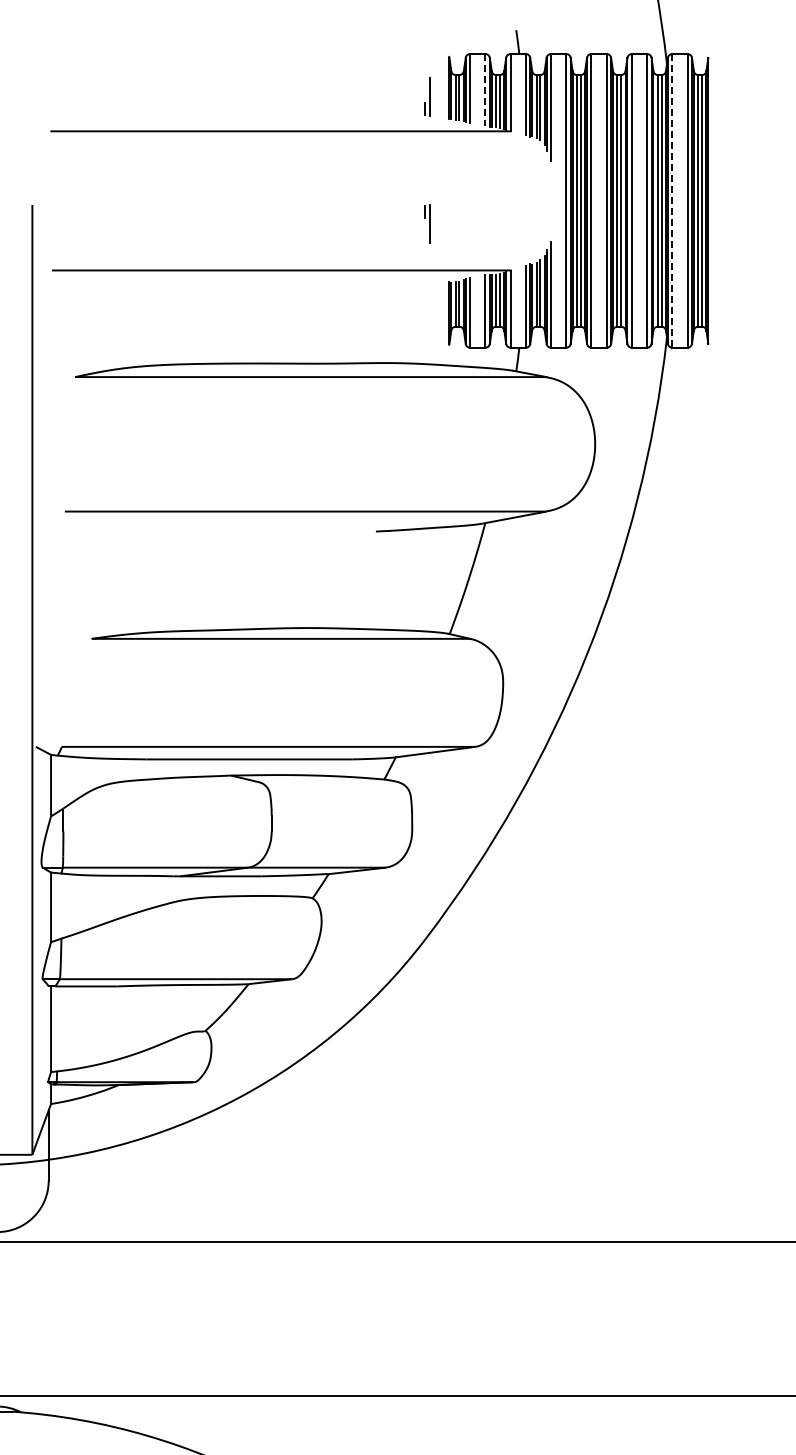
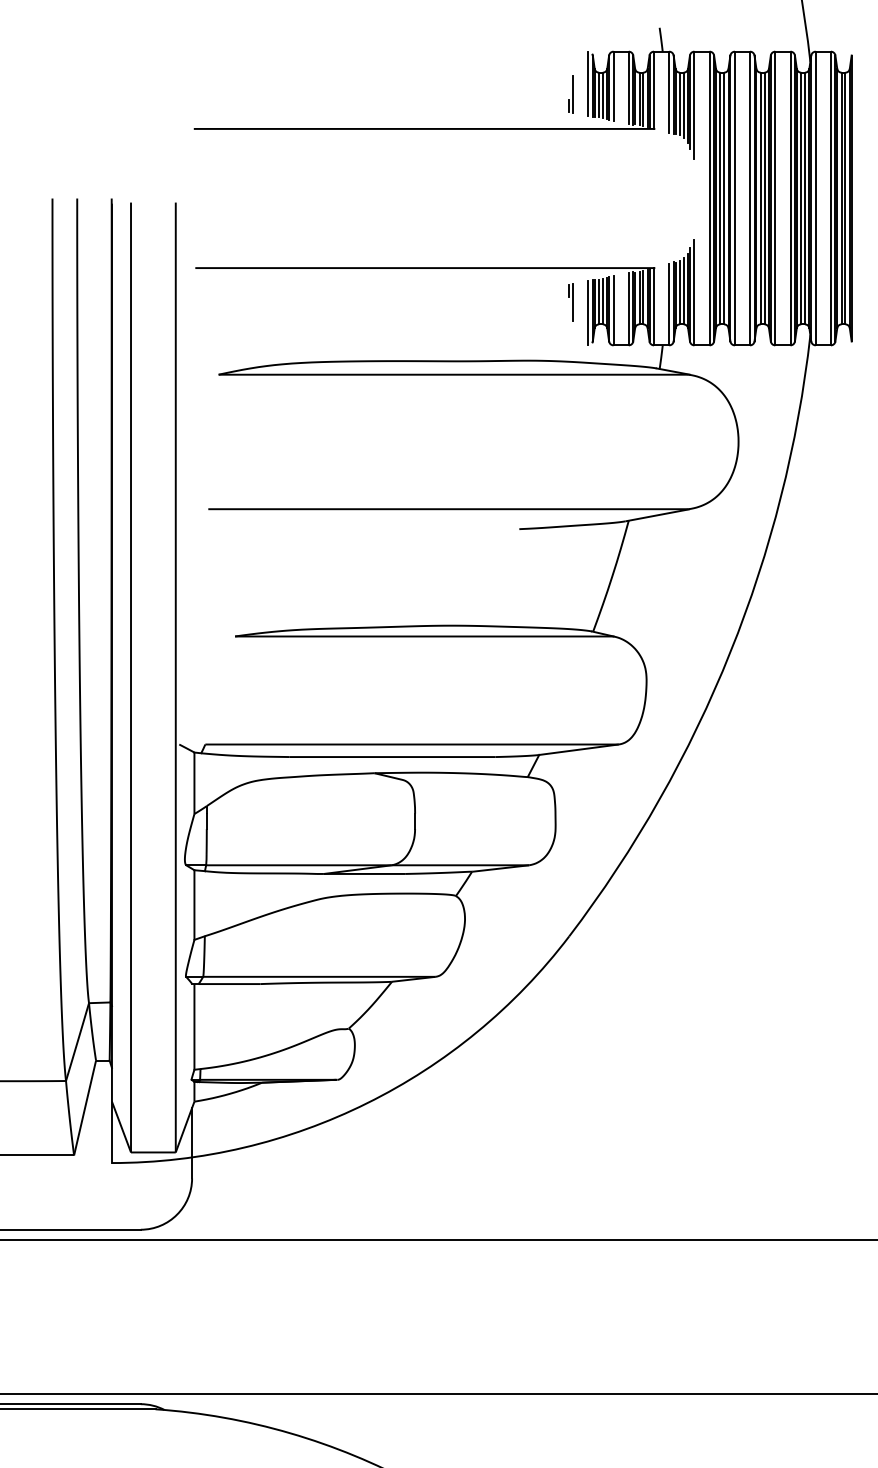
line: (445, 86) -> (588, 84), added
line: (485, 90) -> (628, 88), dashed -> solid
line: (672, 200) -> (815, 198), dashed -> solid
part: (427, 223) -> (570, 302), moved
line: (445, 314) -> (588, 312), added

